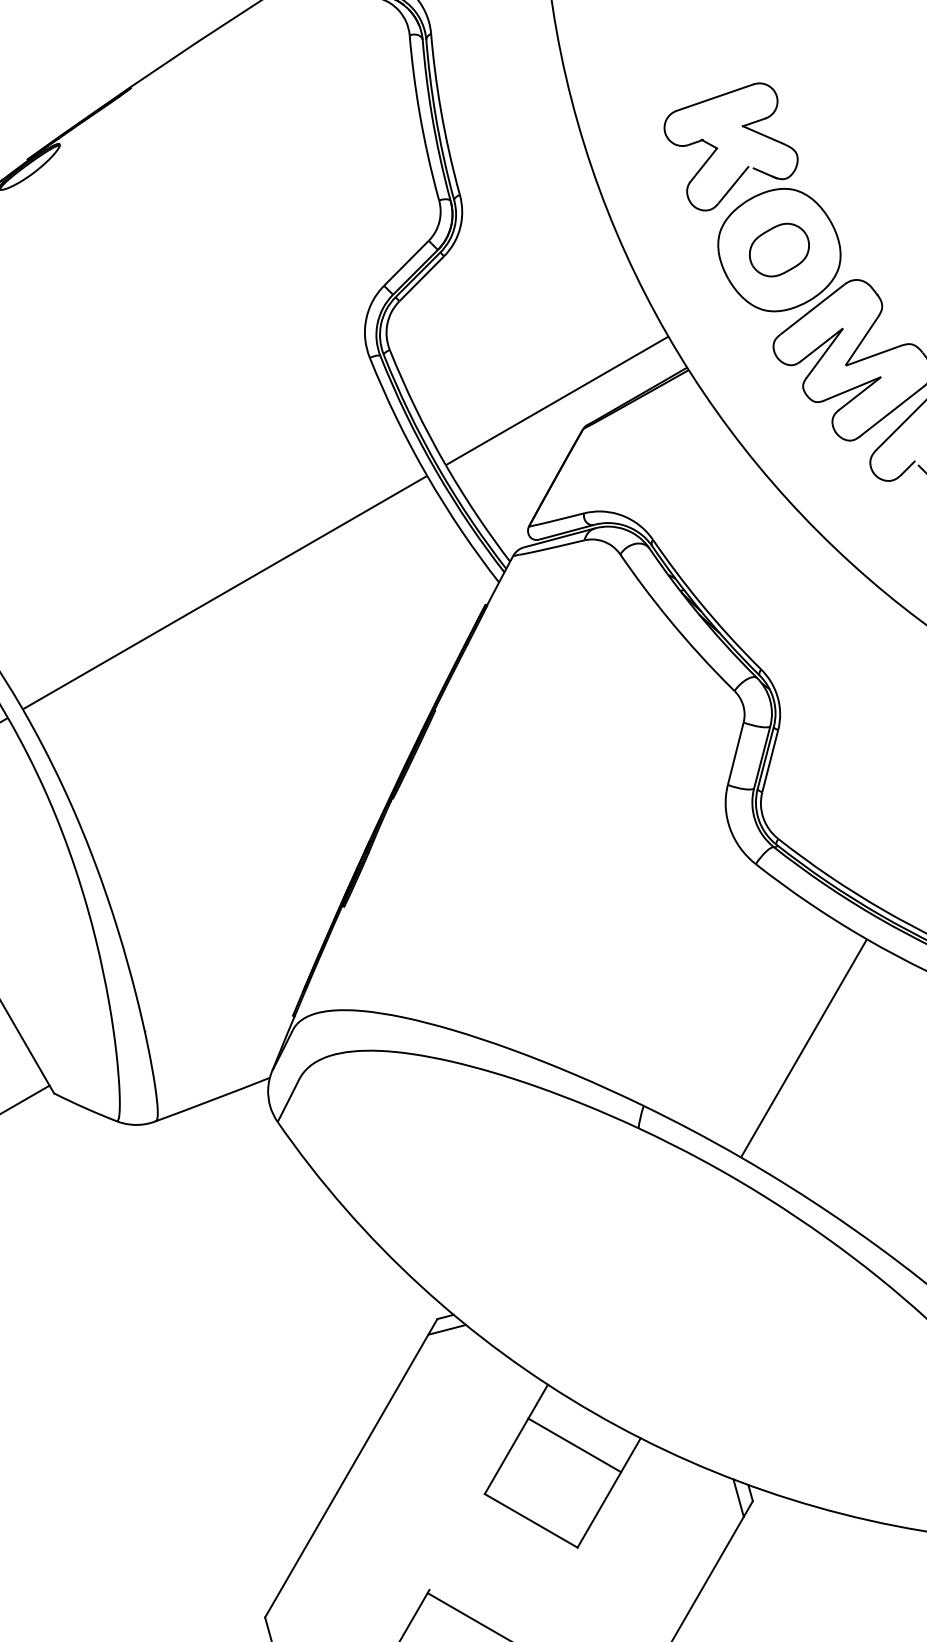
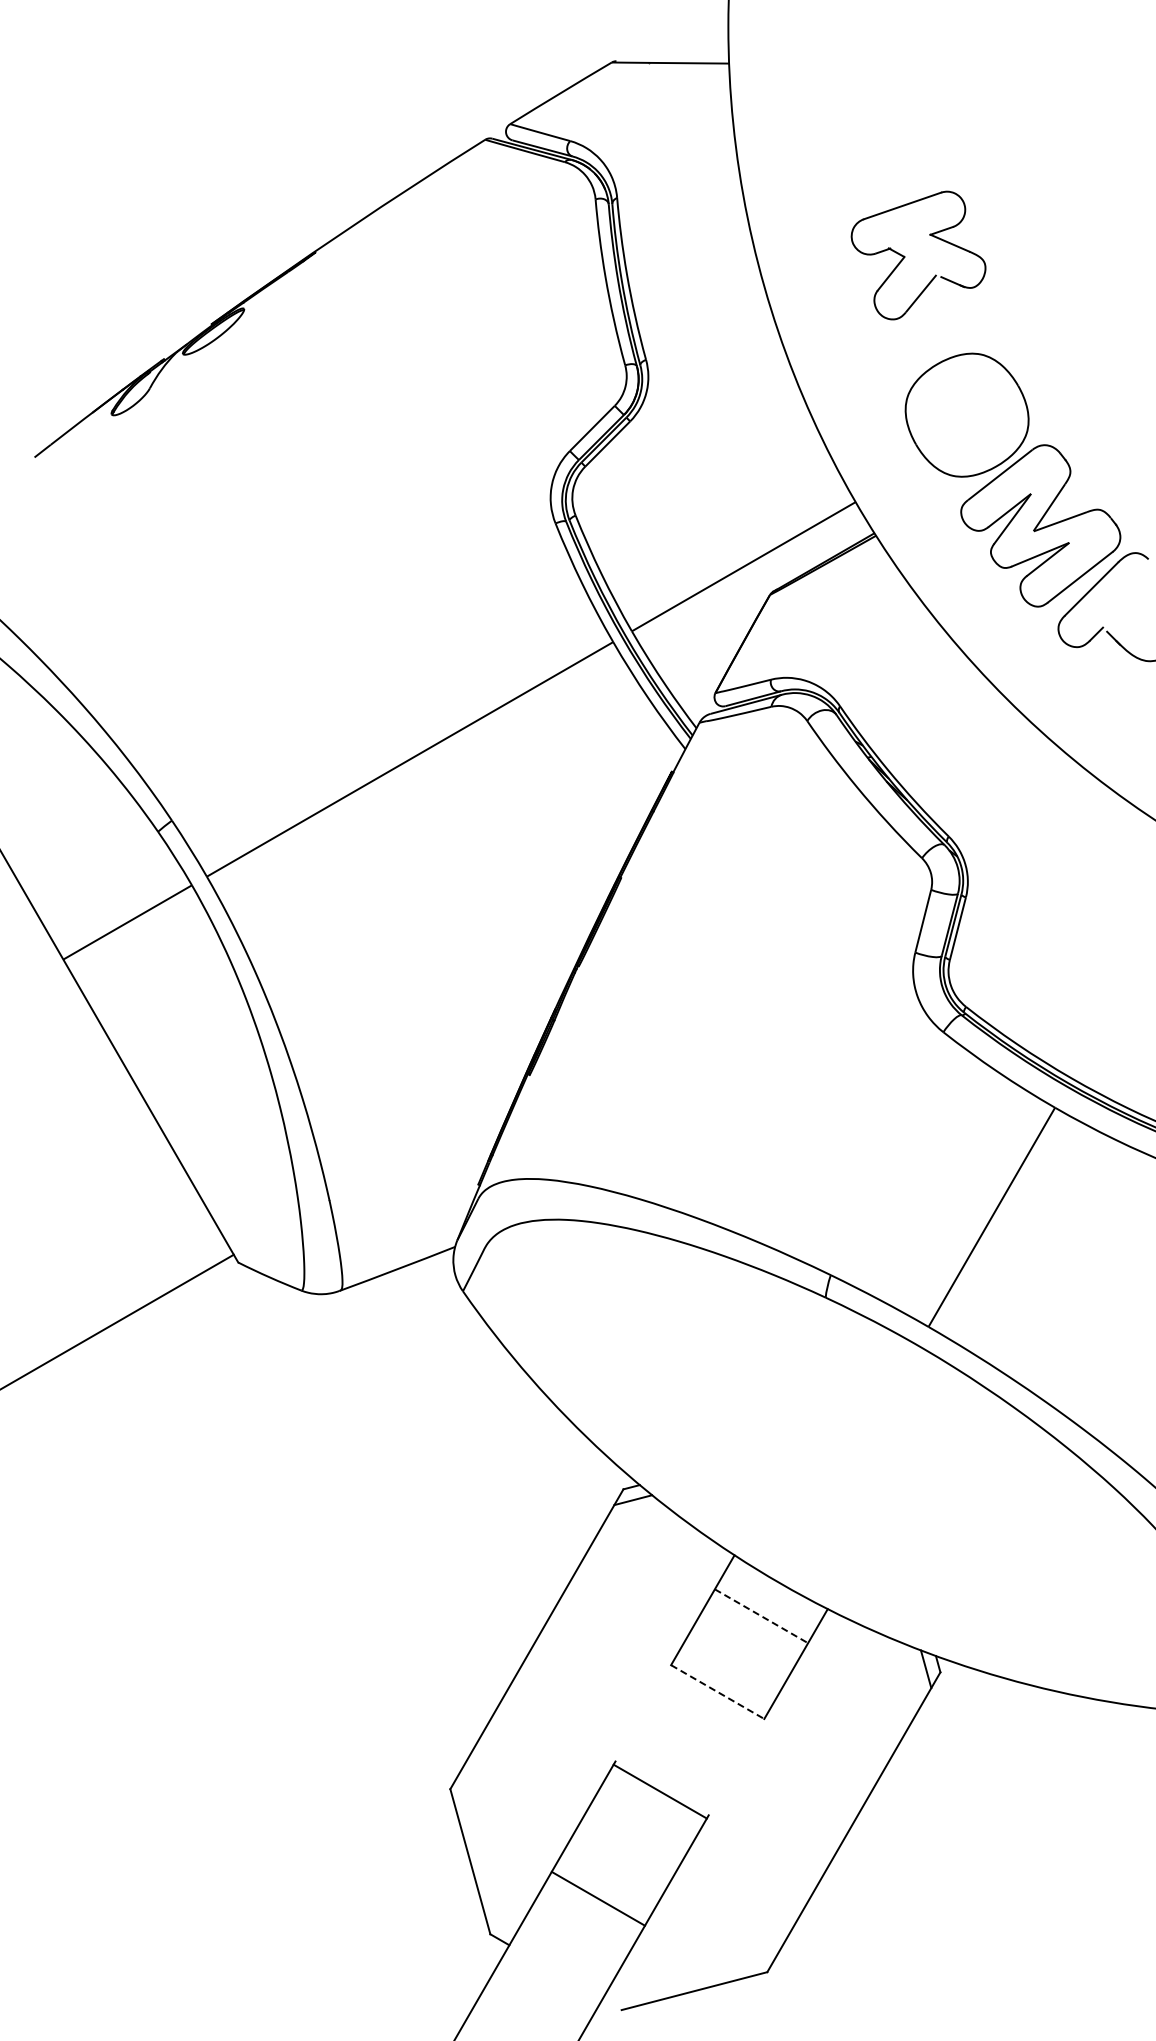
part: (718, 147) -> (905, 256), moved
part: (778, 249) -> (966, 414), removed
line: (574, 1445) -> (761, 1616), solid -> dashed
line: (530, 1521) -> (717, 1692), solid -> dashed

